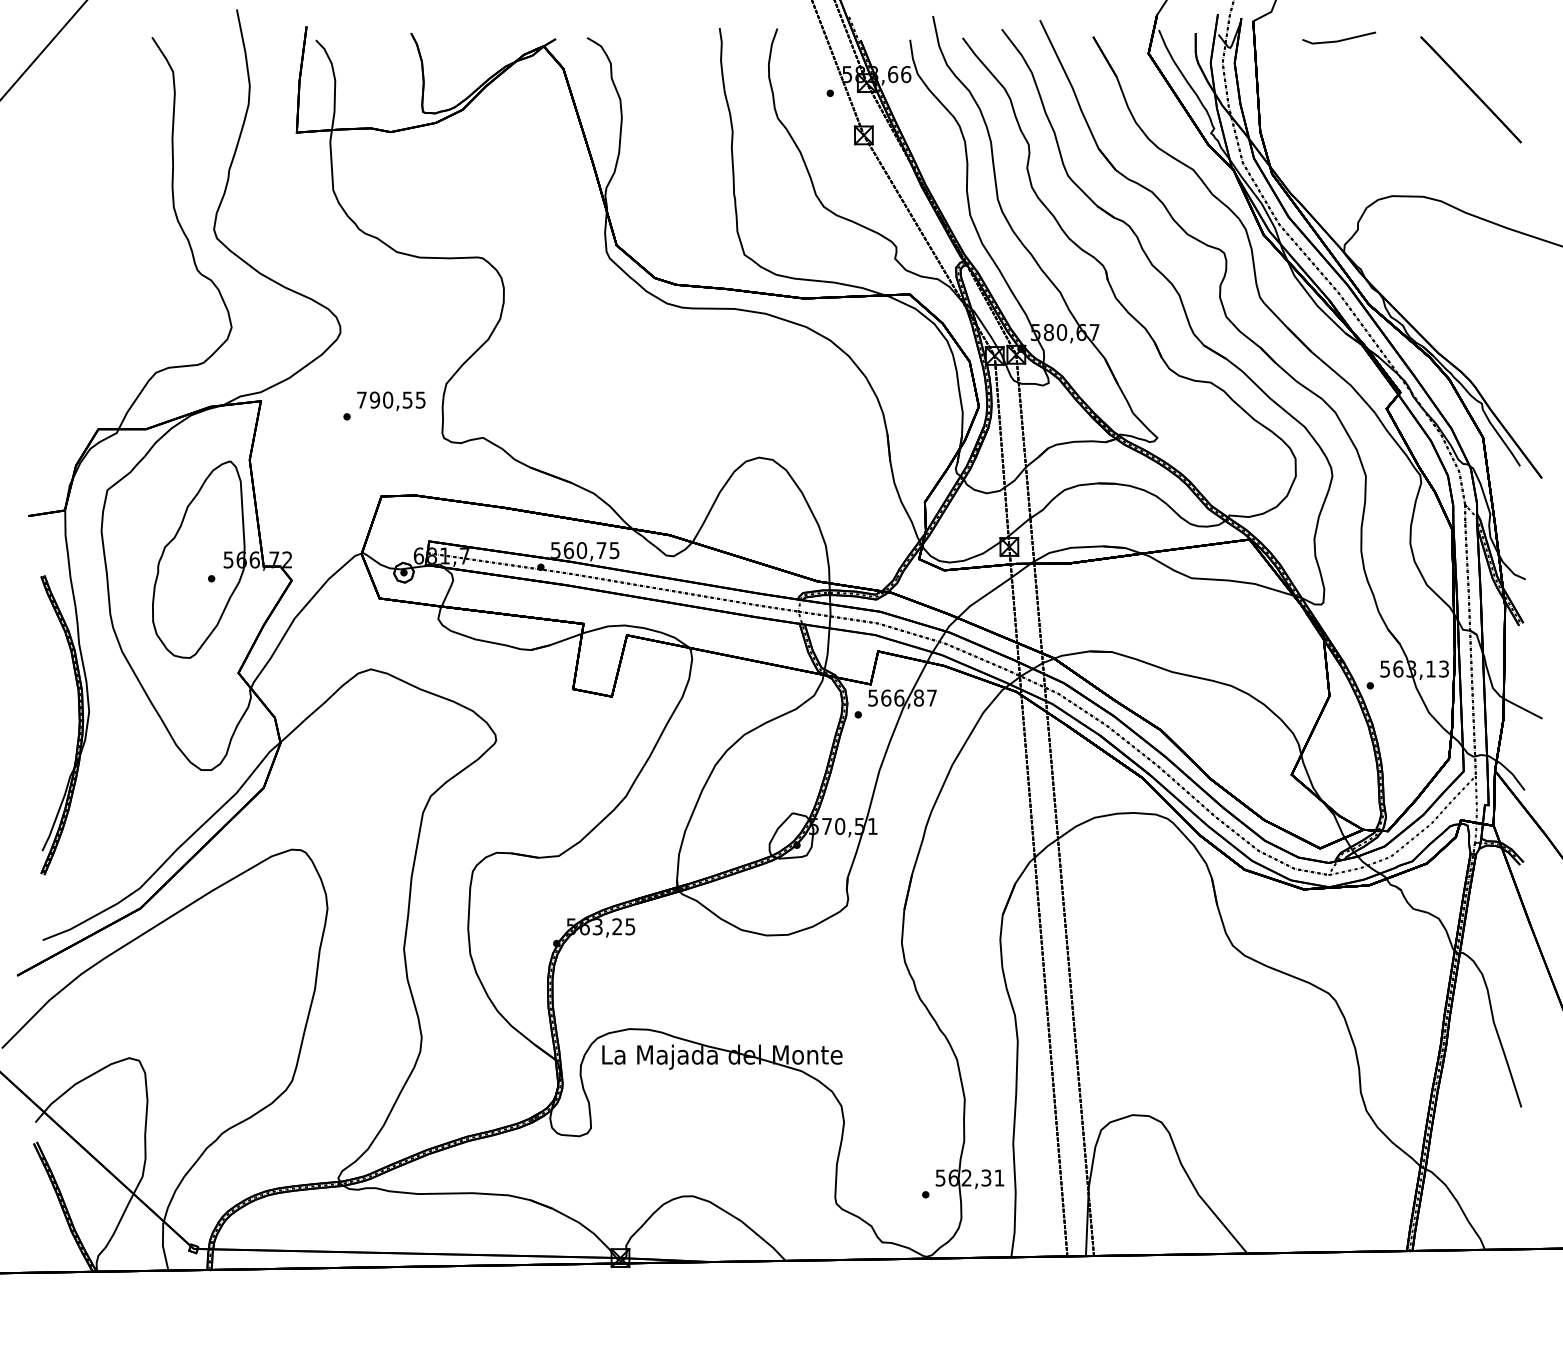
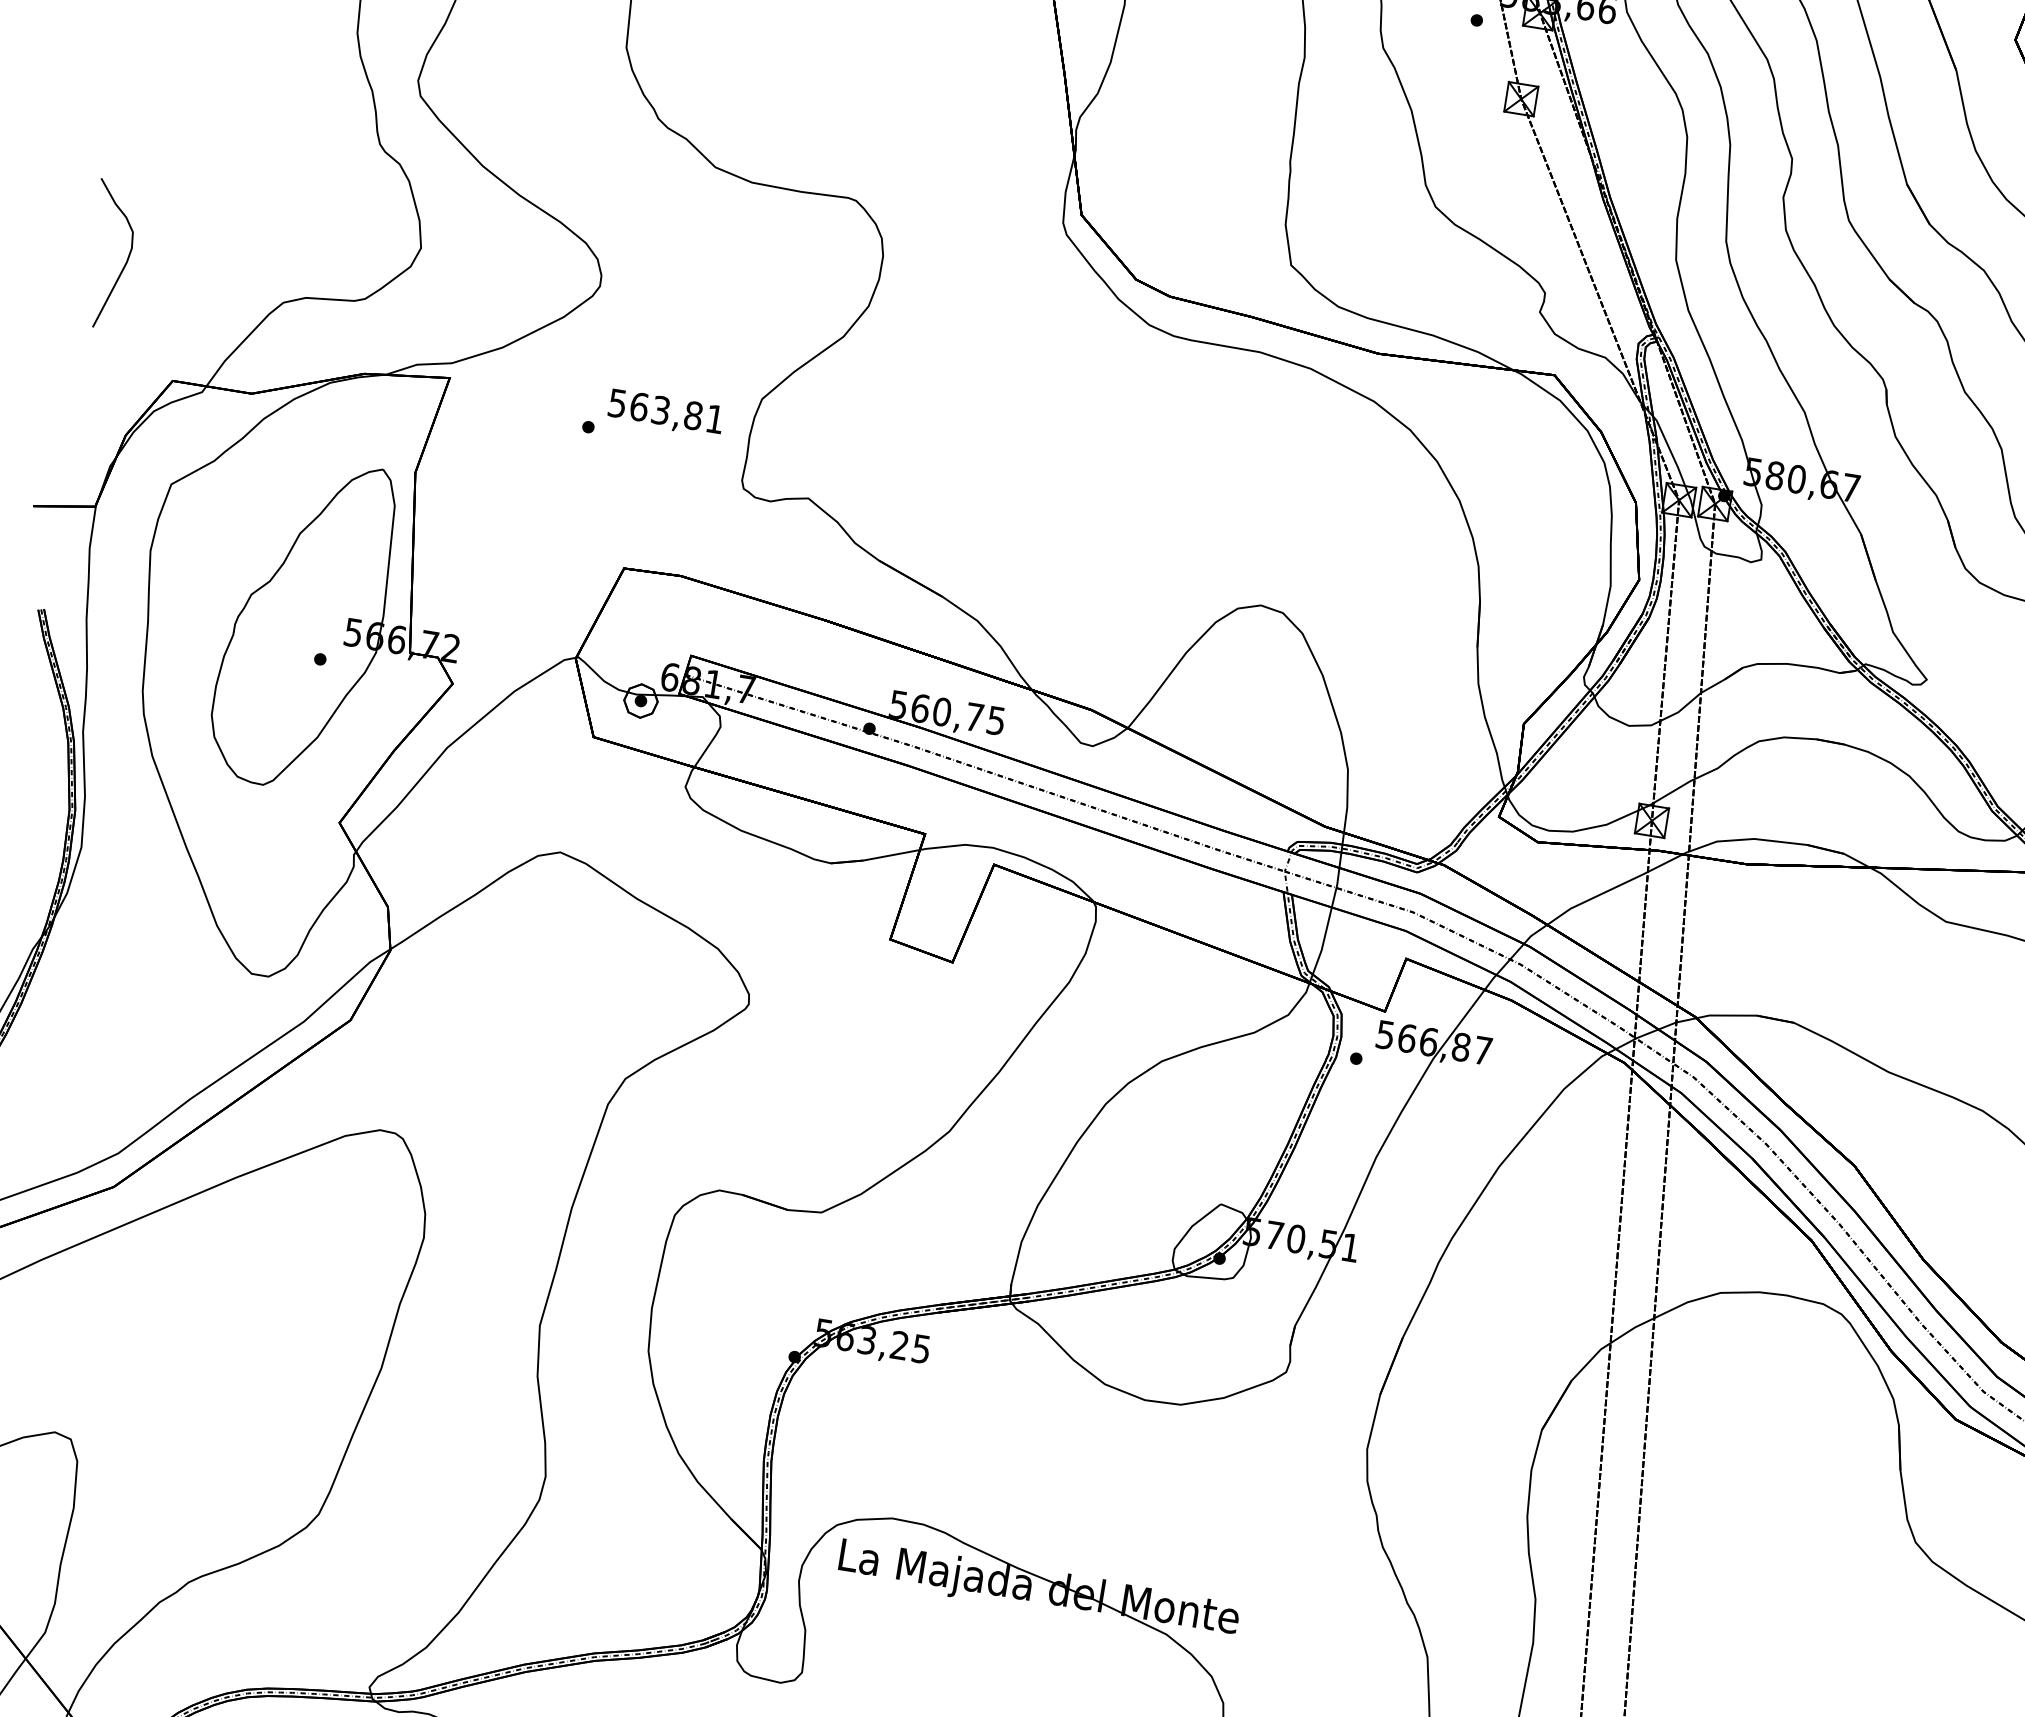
curve: (59, 360) -> (126, 256), added
text: (391, 399) -> (666, 410), 790,55 -> 563,81

